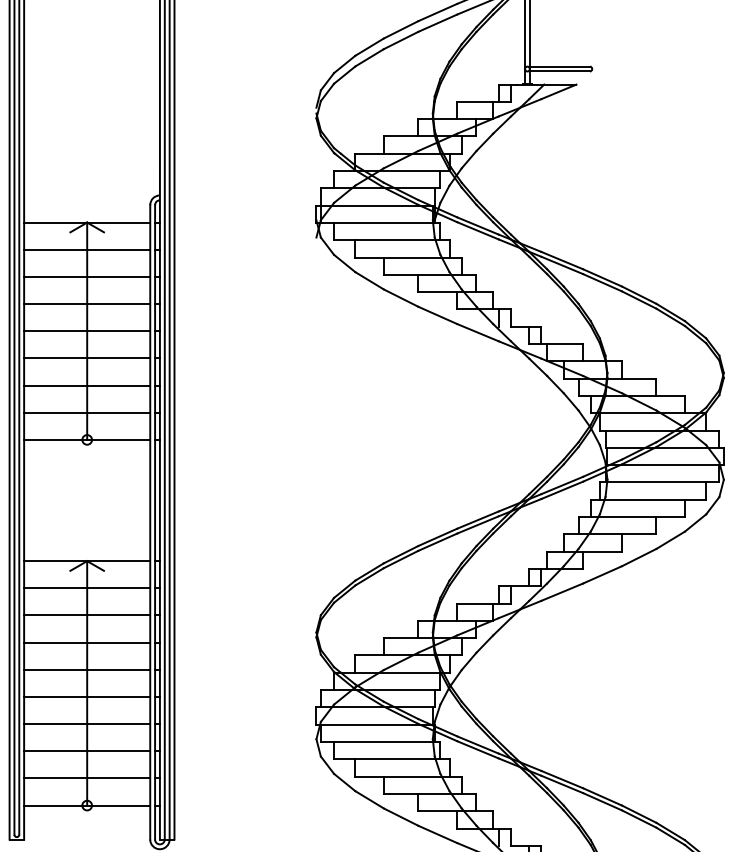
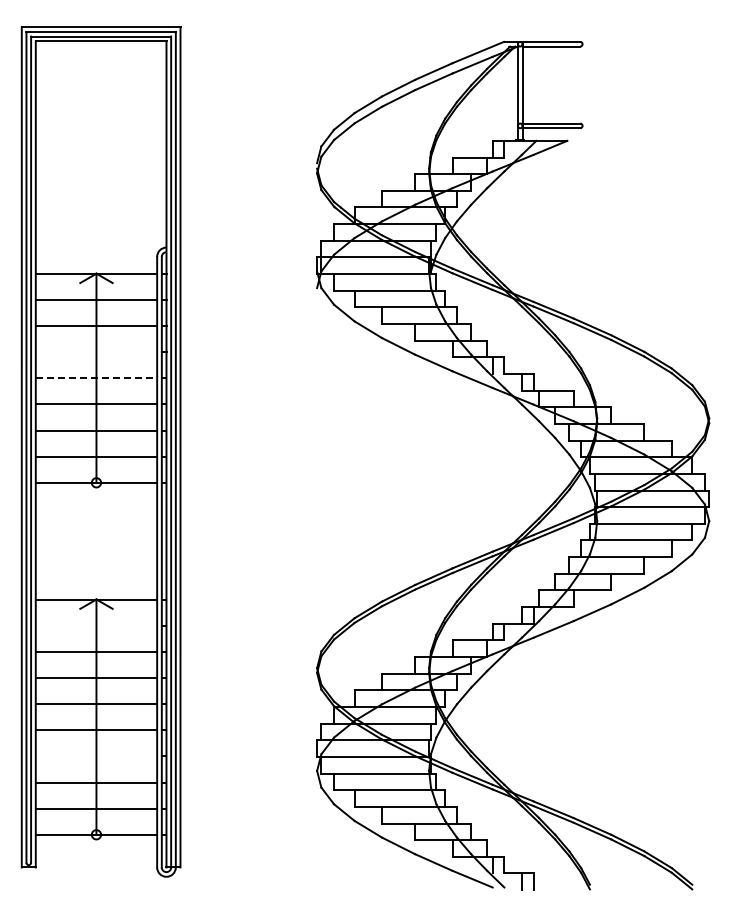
line: (87, 304) -> (96, 352), removed
line: (87, 331) -> (96, 378), solid -> dashed
line: (87, 588) -> (96, 625), removed
line: (87, 724) -> (96, 756), removed

